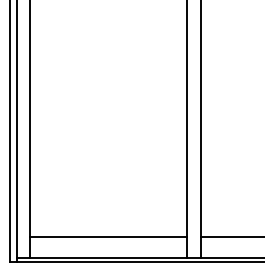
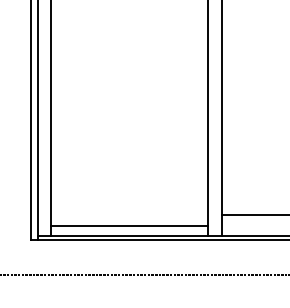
line: (107, 236) -> (128, 226), moved

